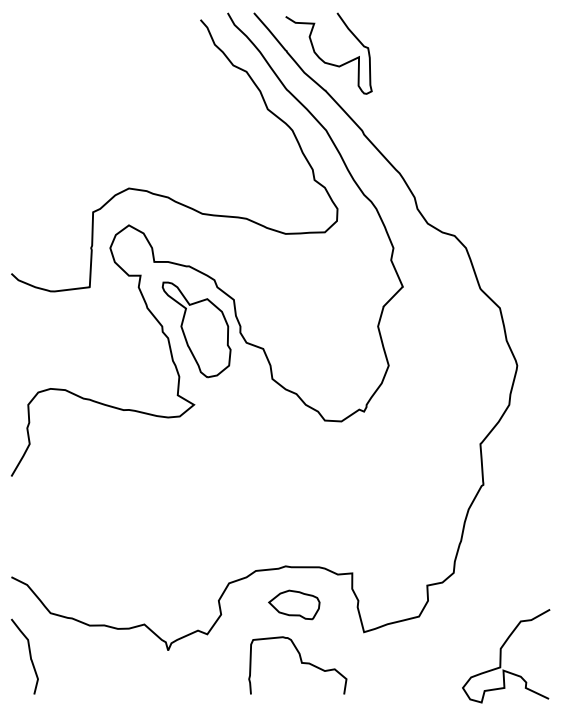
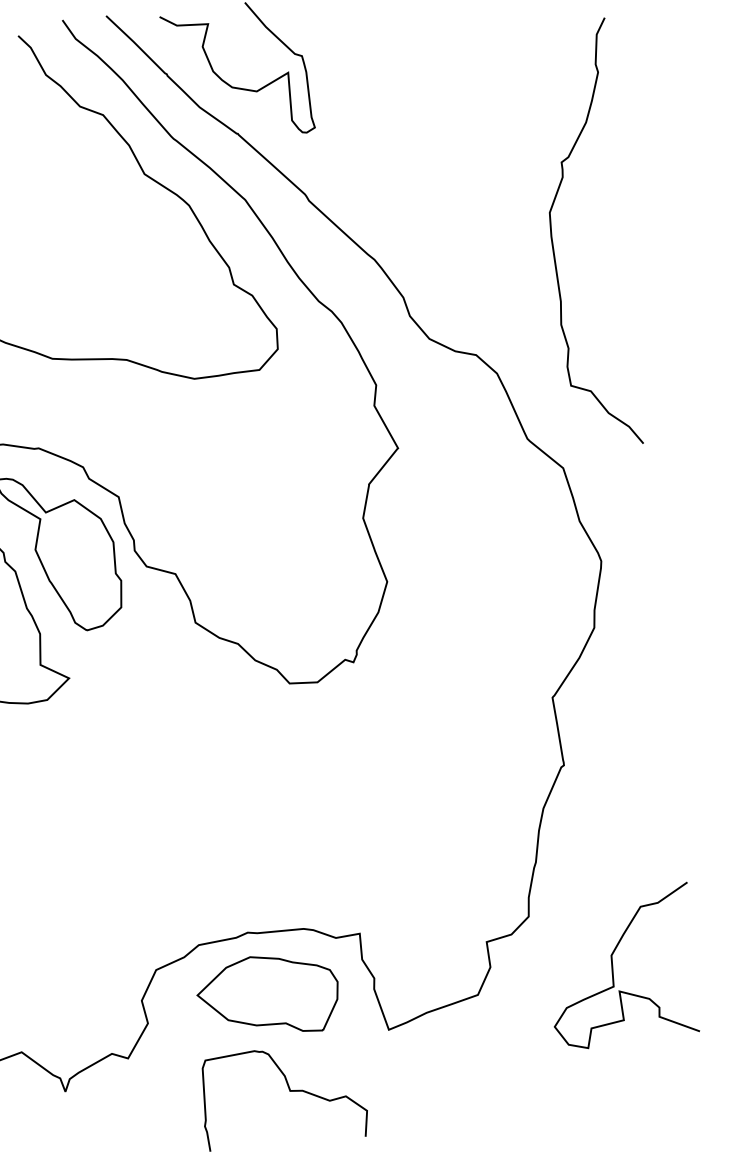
curve: (507, 170) -> (553, 237), added
part: (294, 604) -> (268, 994), size x1.67
curve: (501, 656) -> (613, 968), moved

